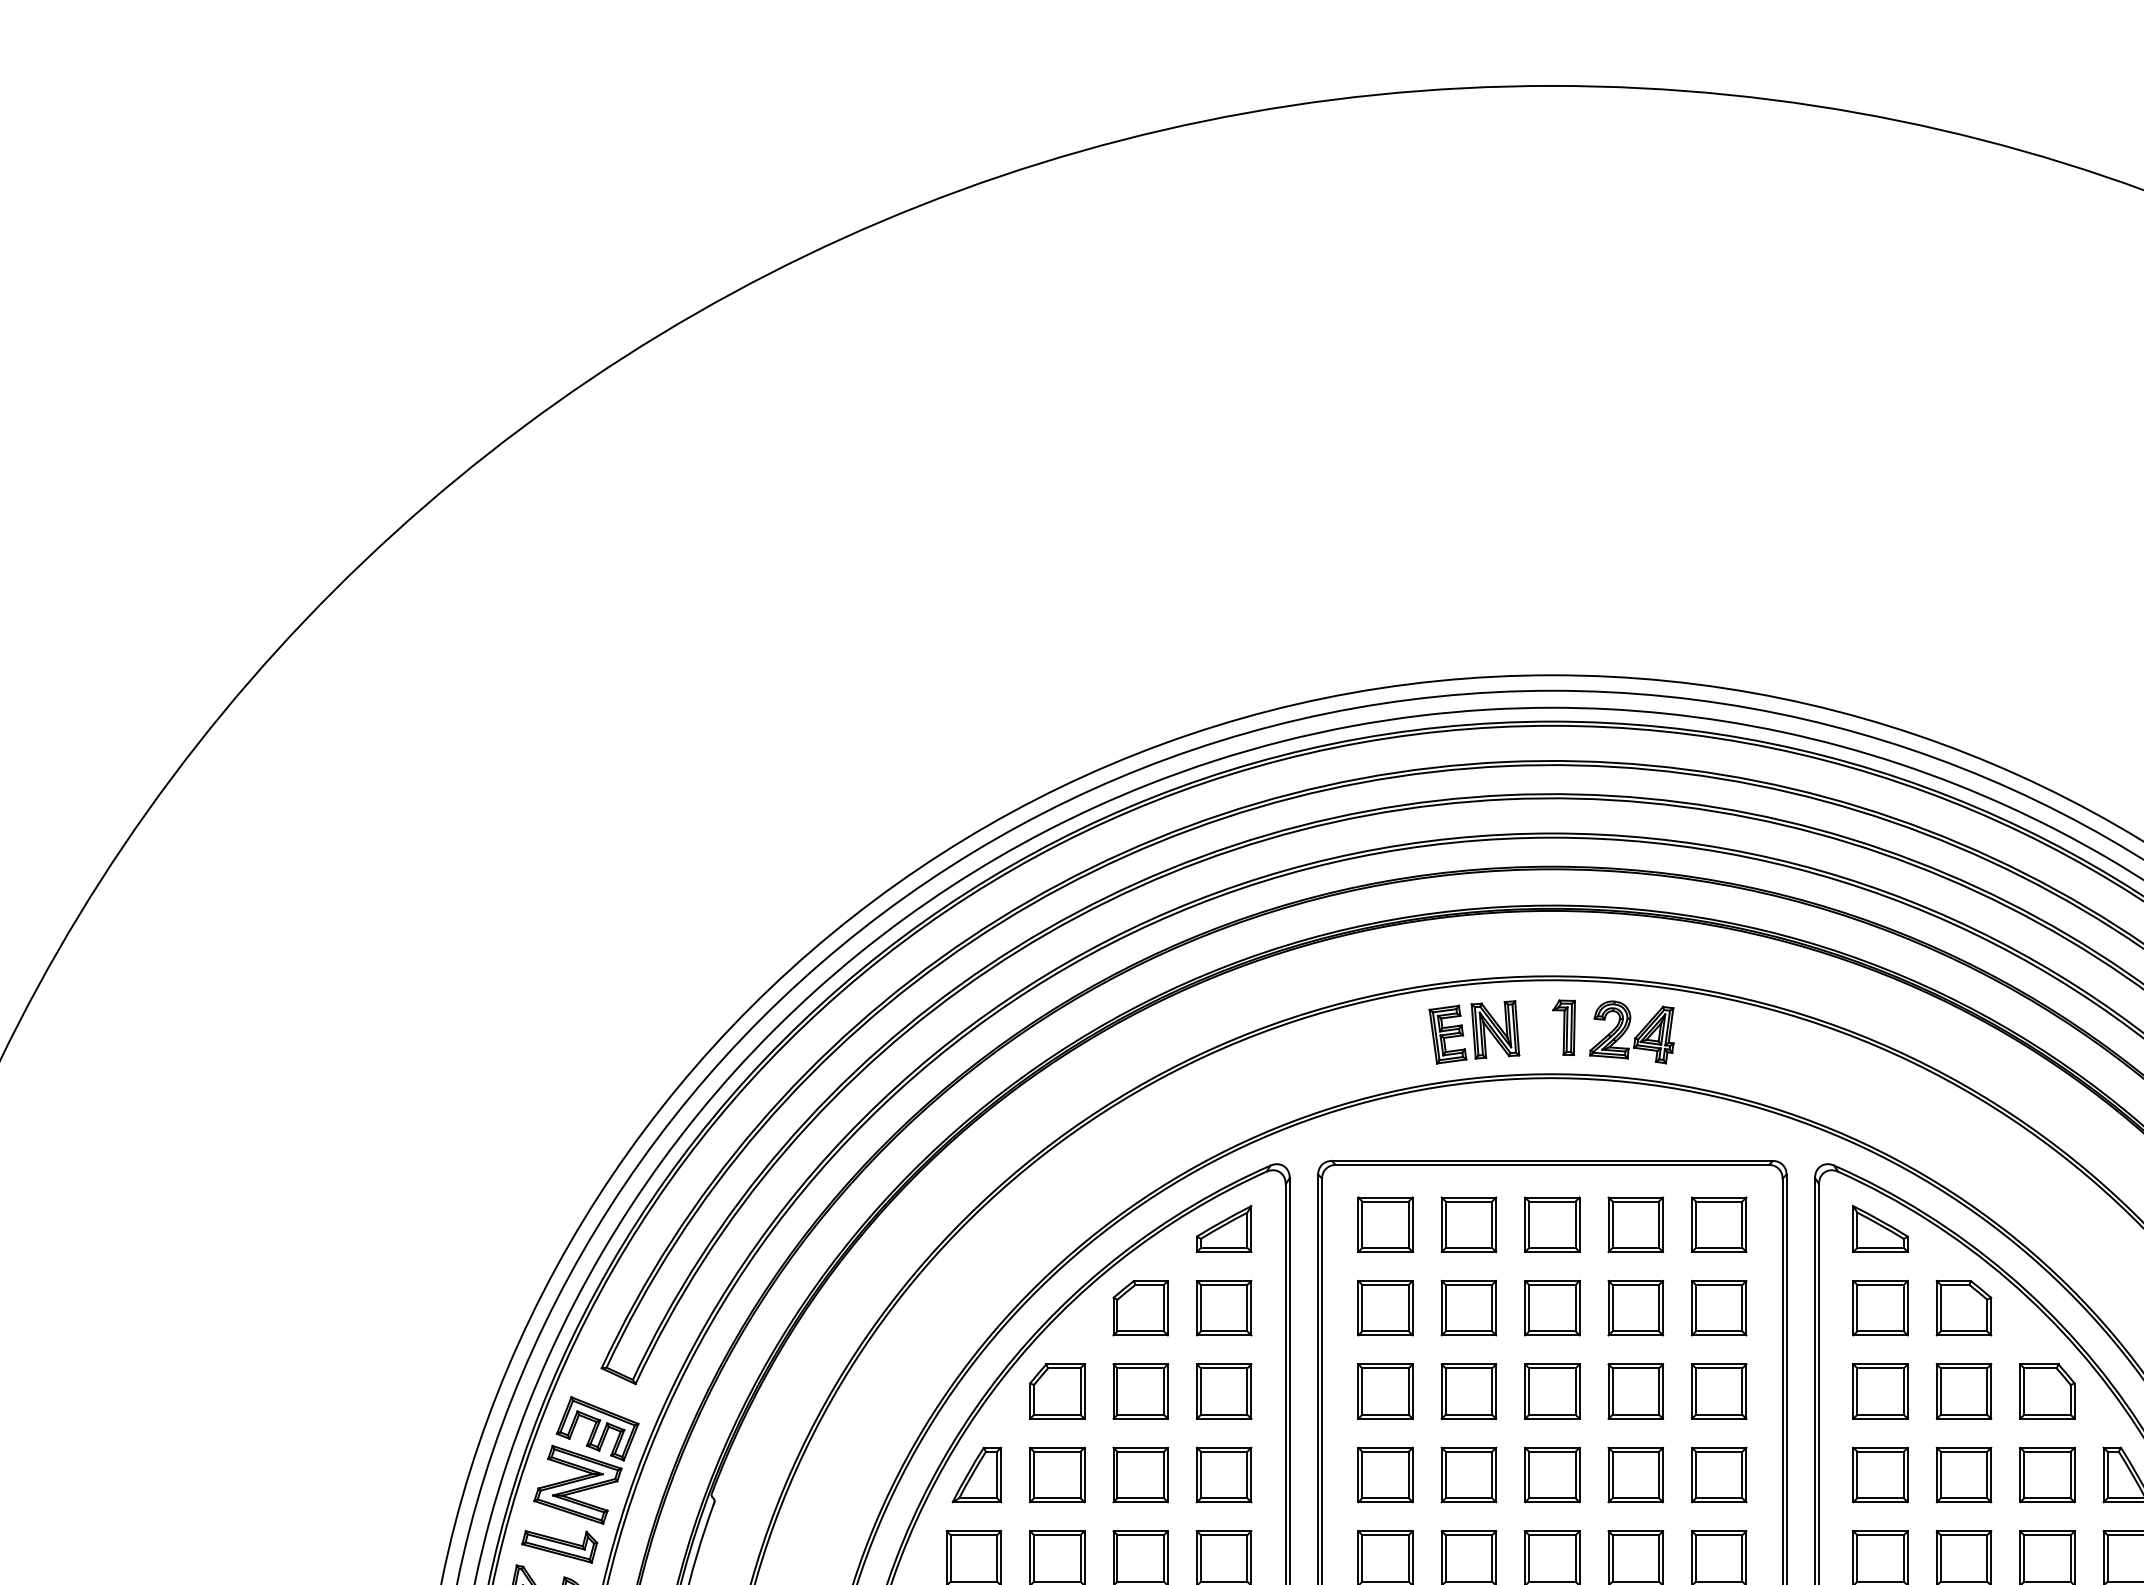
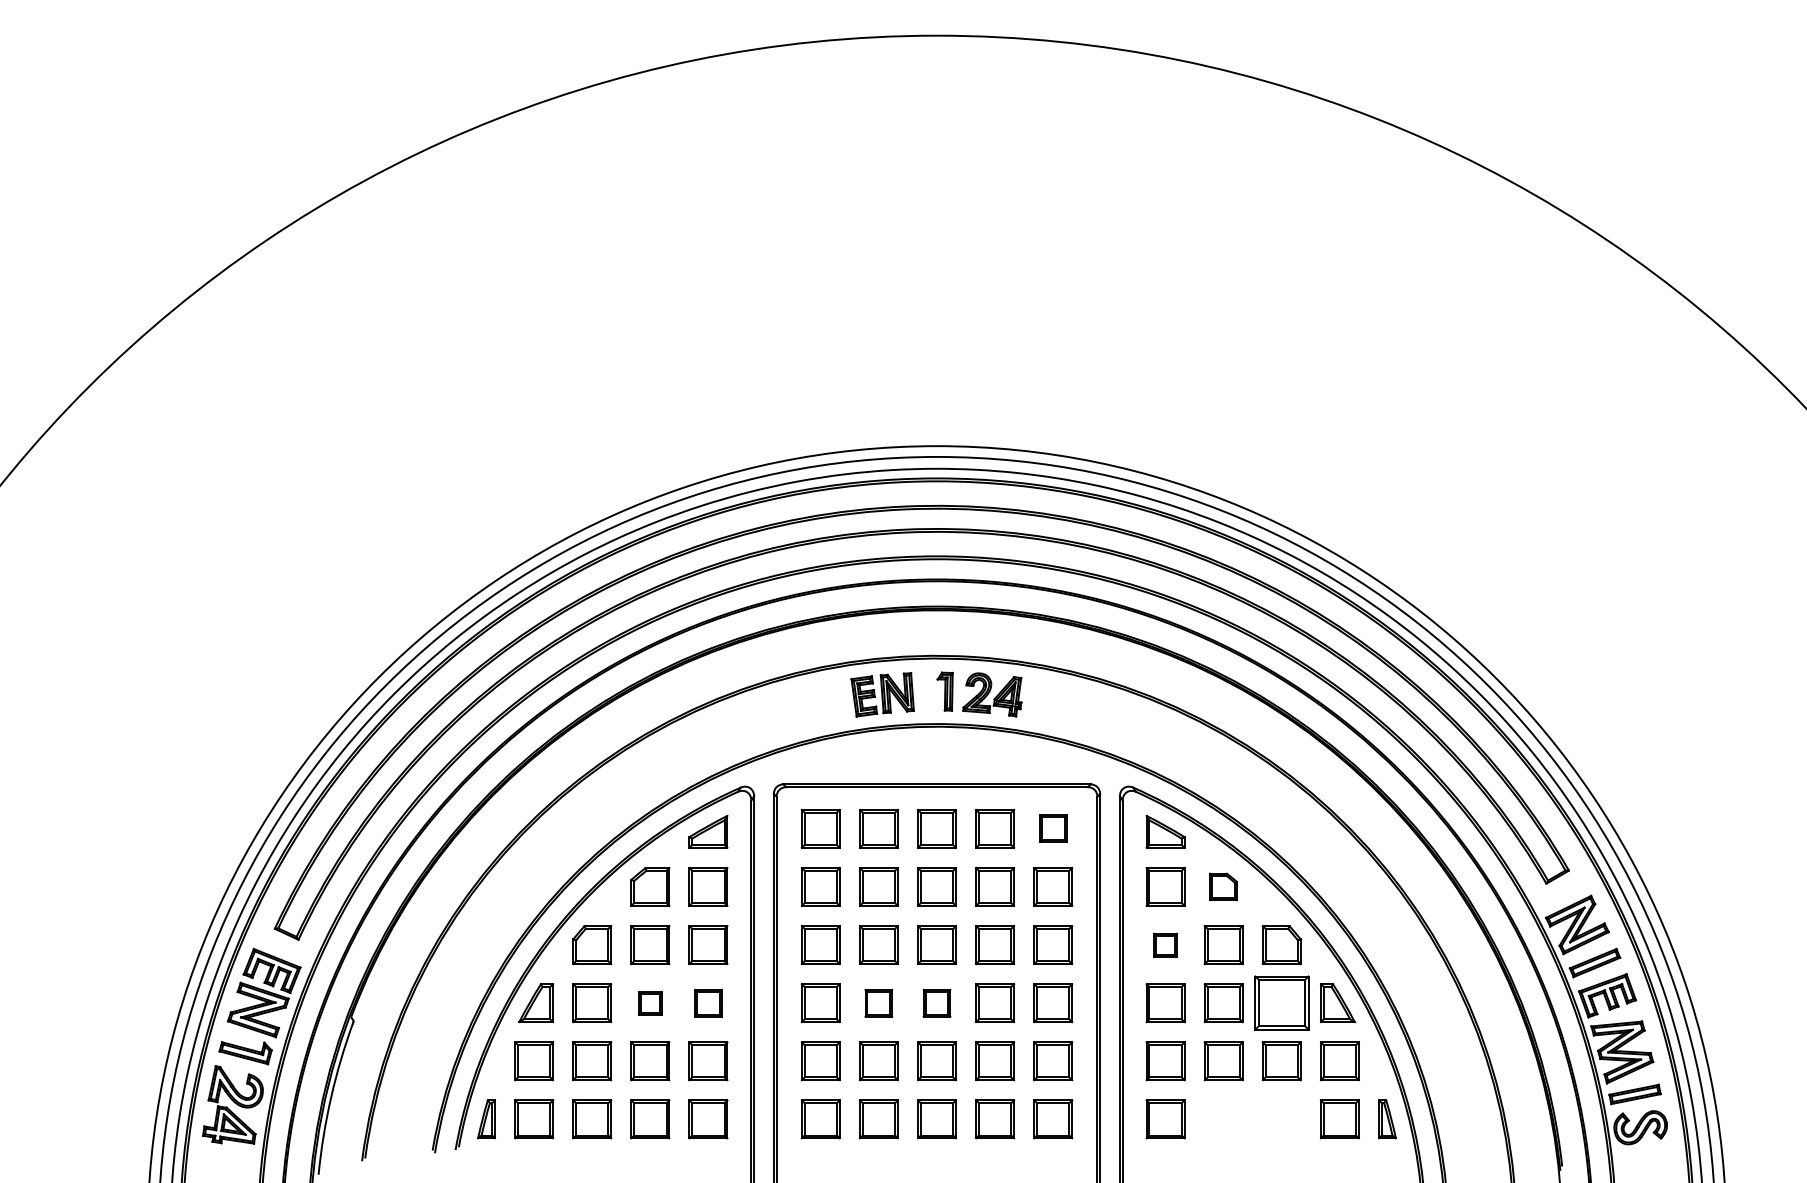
part: (1719, 1224) -> (1053, 828), size x0.7
part: (1963, 1307) -> (1223, 886), size x0.7
part: (1880, 1392) -> (1165, 945), size x0.6
part: (1140, 1475) -> (650, 1003), size x0.6
part: (1224, 1475) -> (708, 1003), size x0.7
part: (1468, 1475) -> (878, 1003), size x0.7
part: (1551, 1475) -> (936, 1003), size x0.7
part: (2046, 1475) -> (1281, 1003), size x1.4

